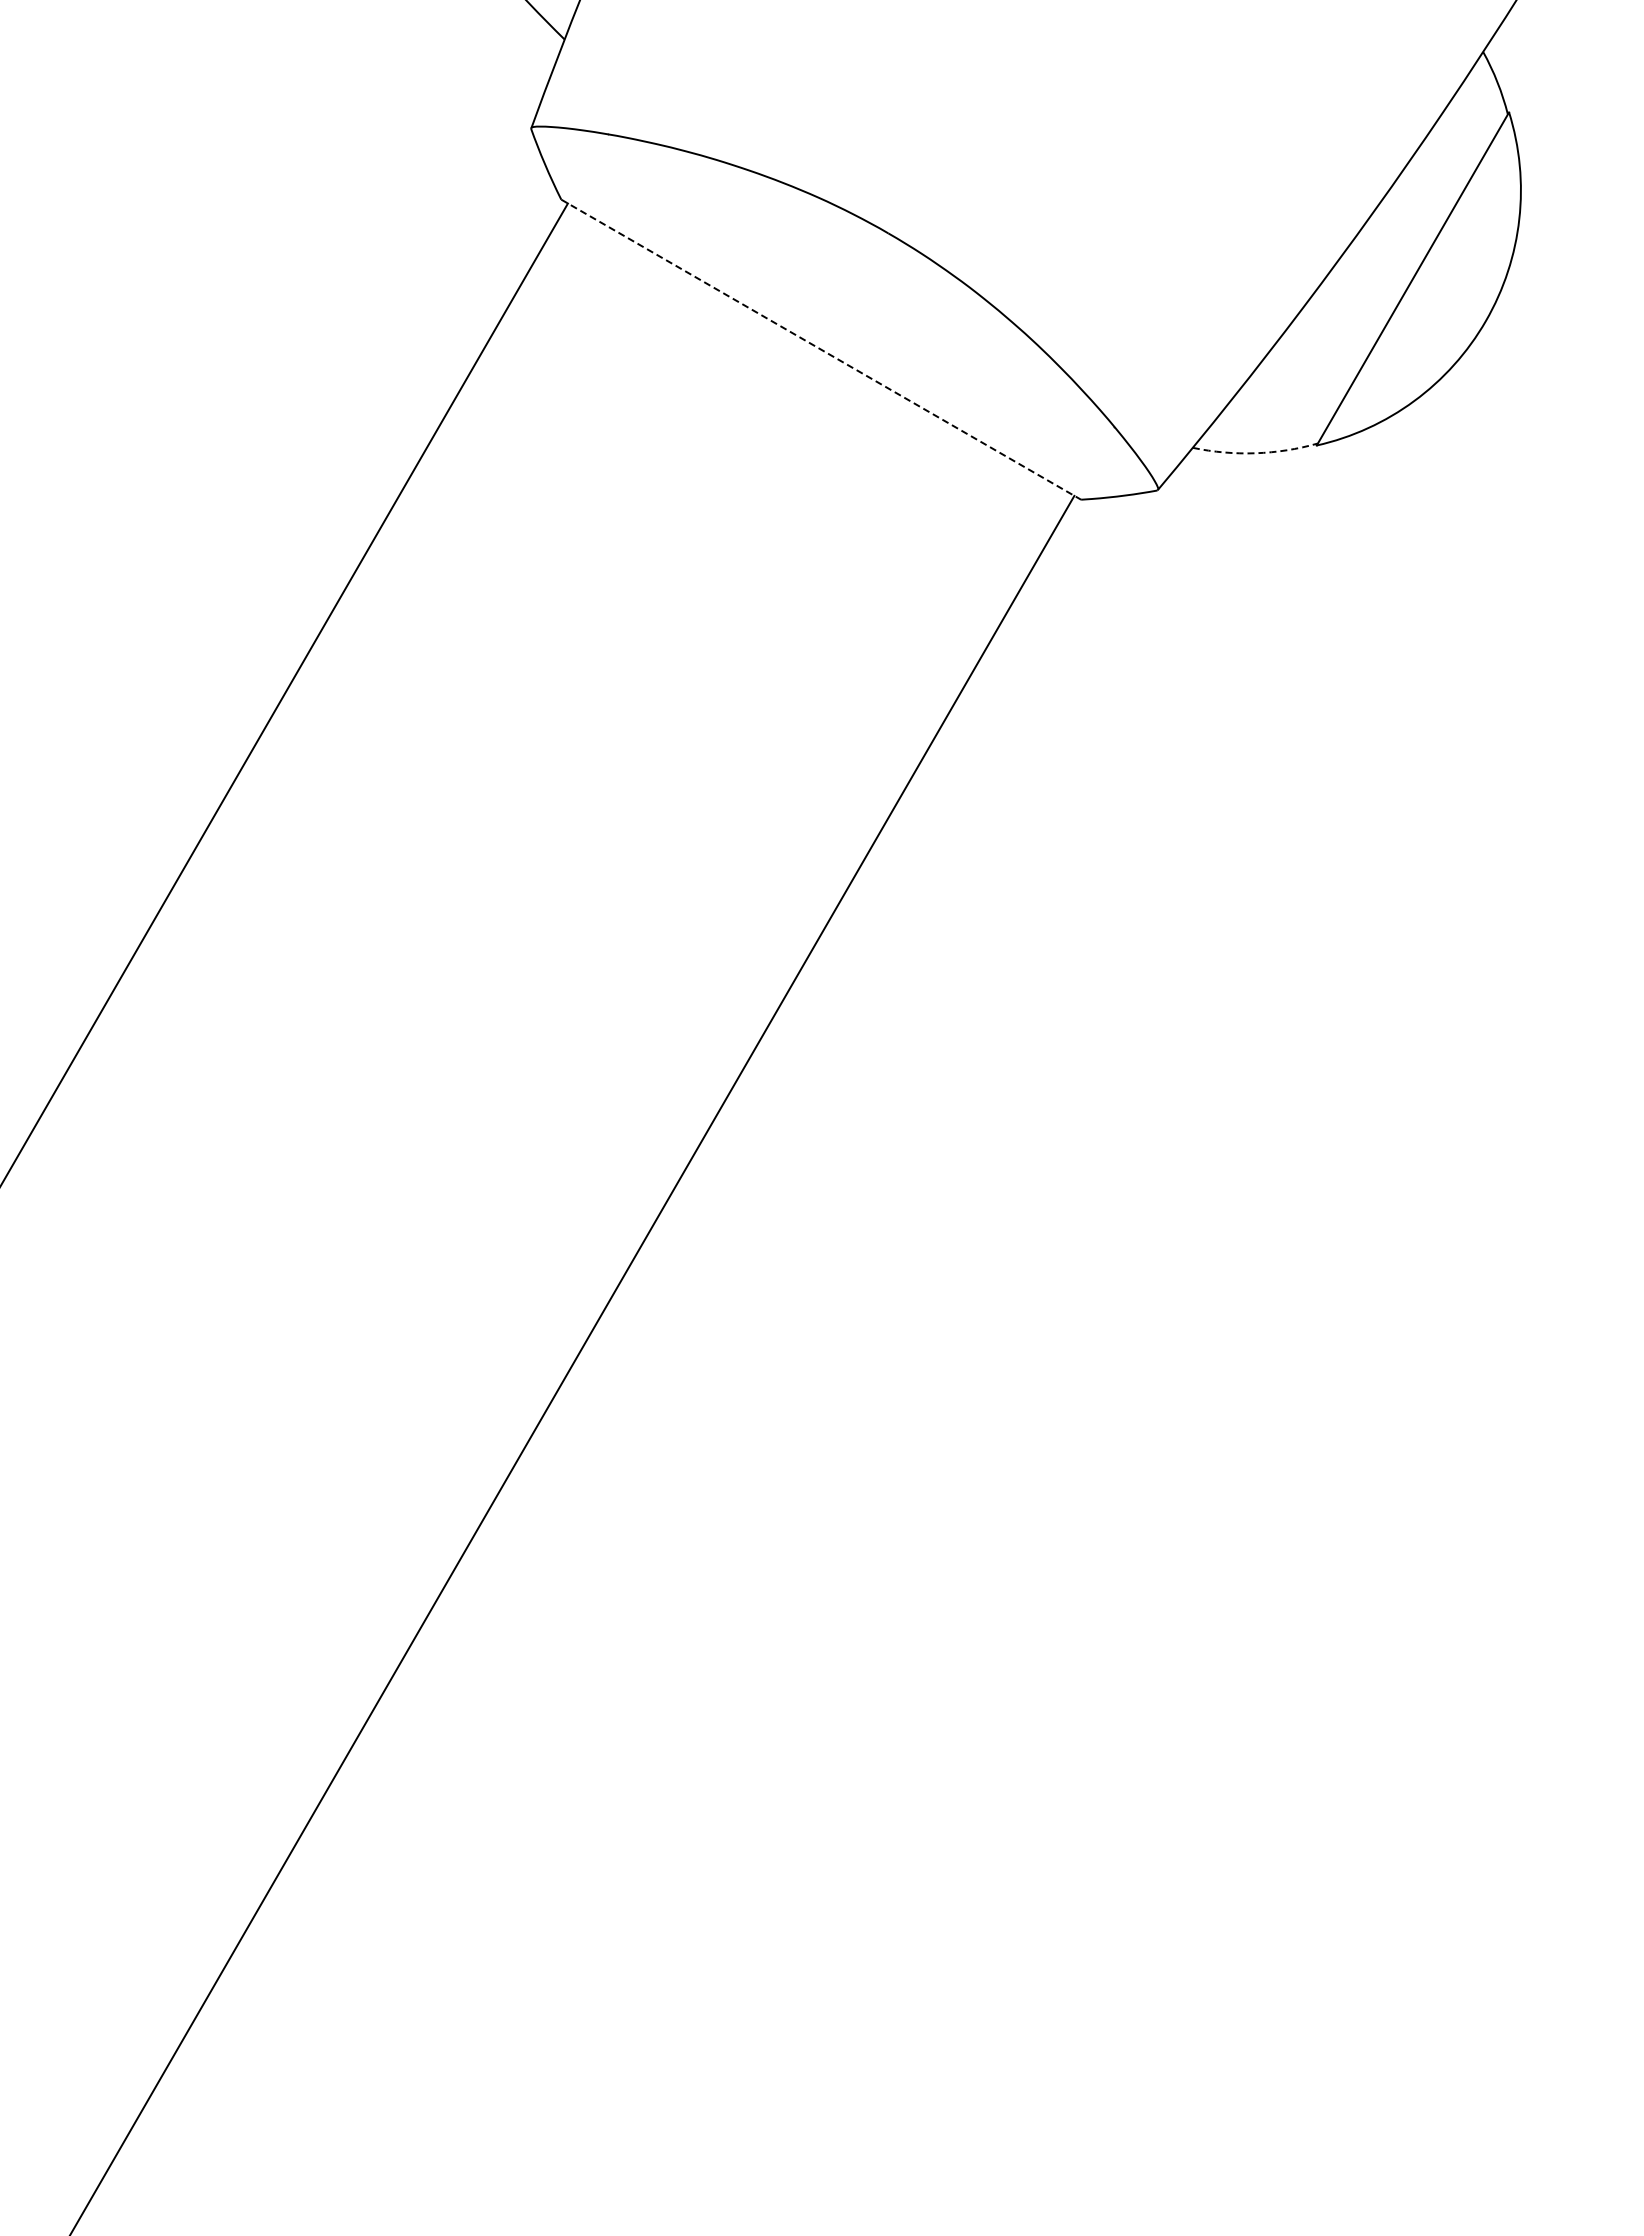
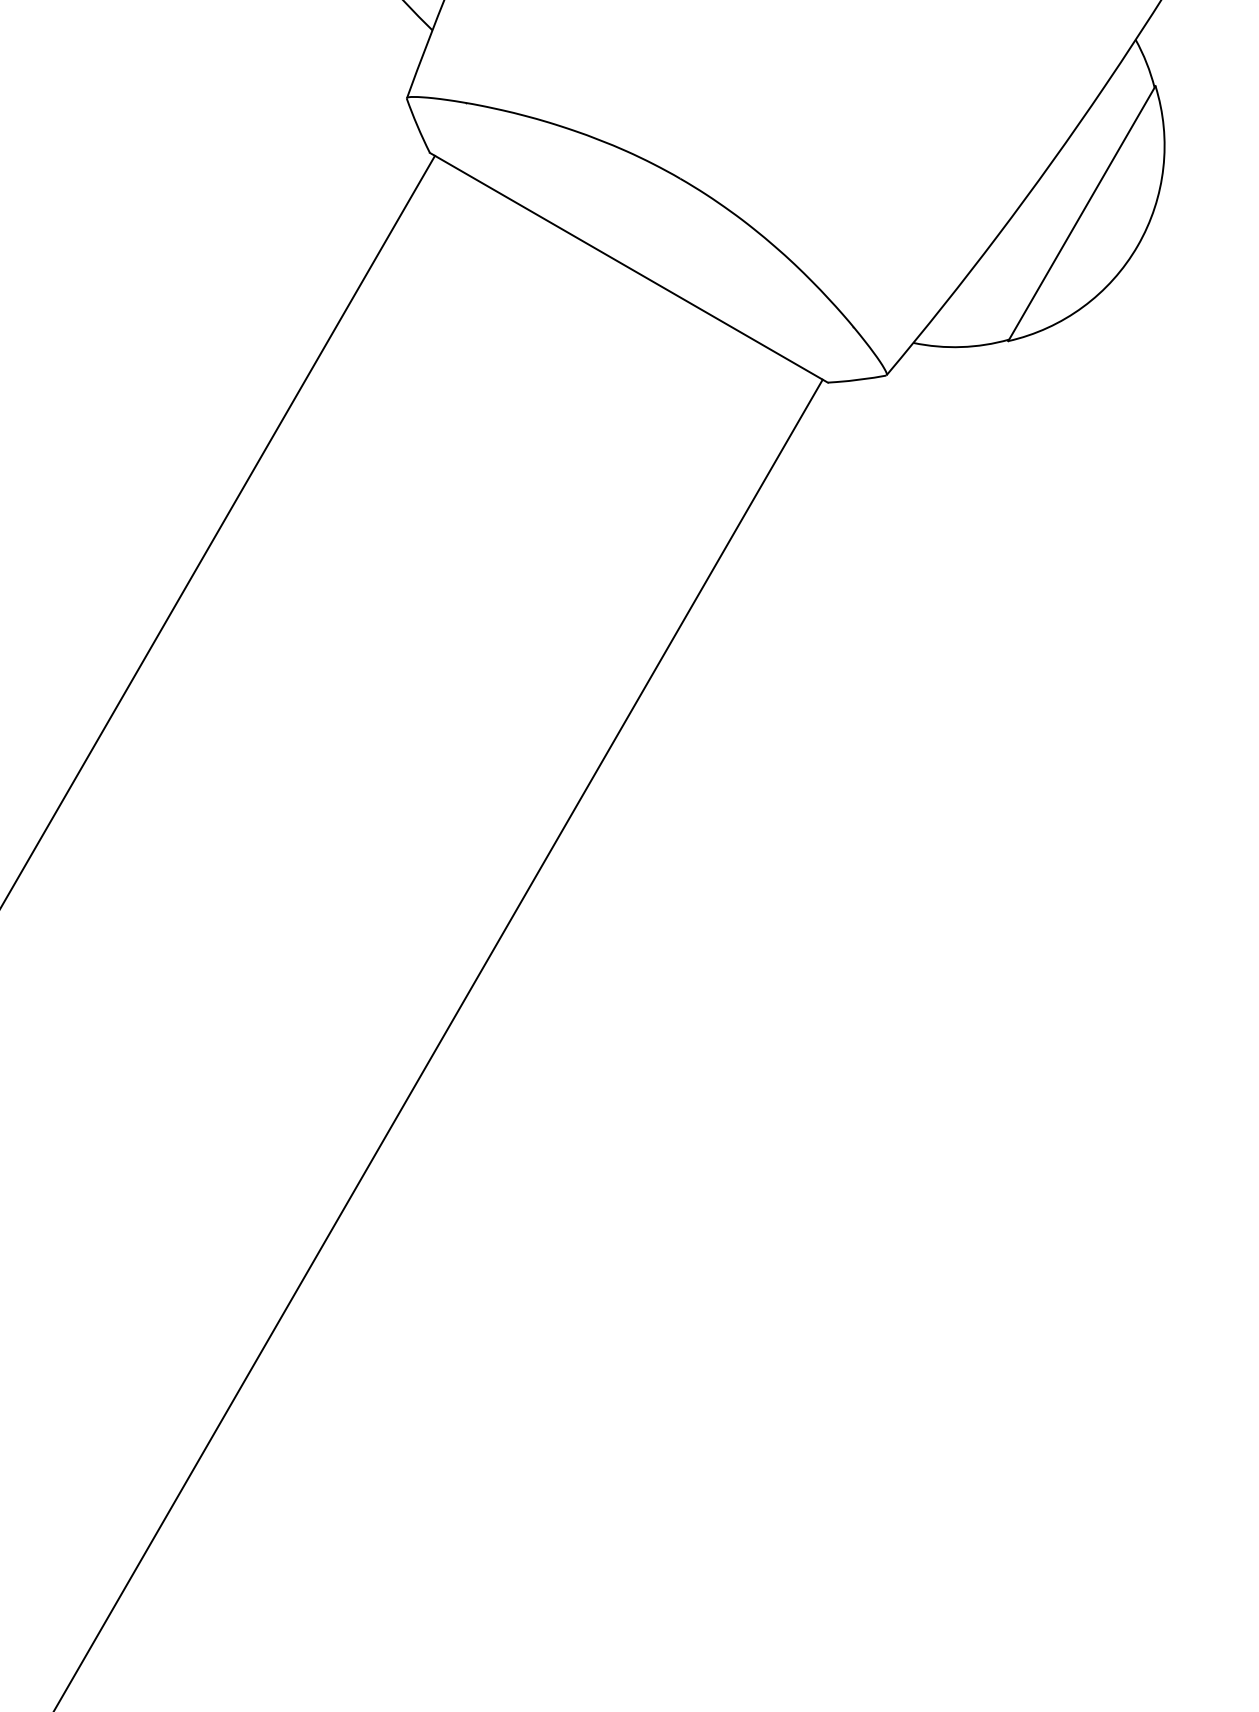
line: (821, 349) -> (629, 267), dashed -> solid
arc: (1255, 453) -> (961, 347), dashed -> solid

